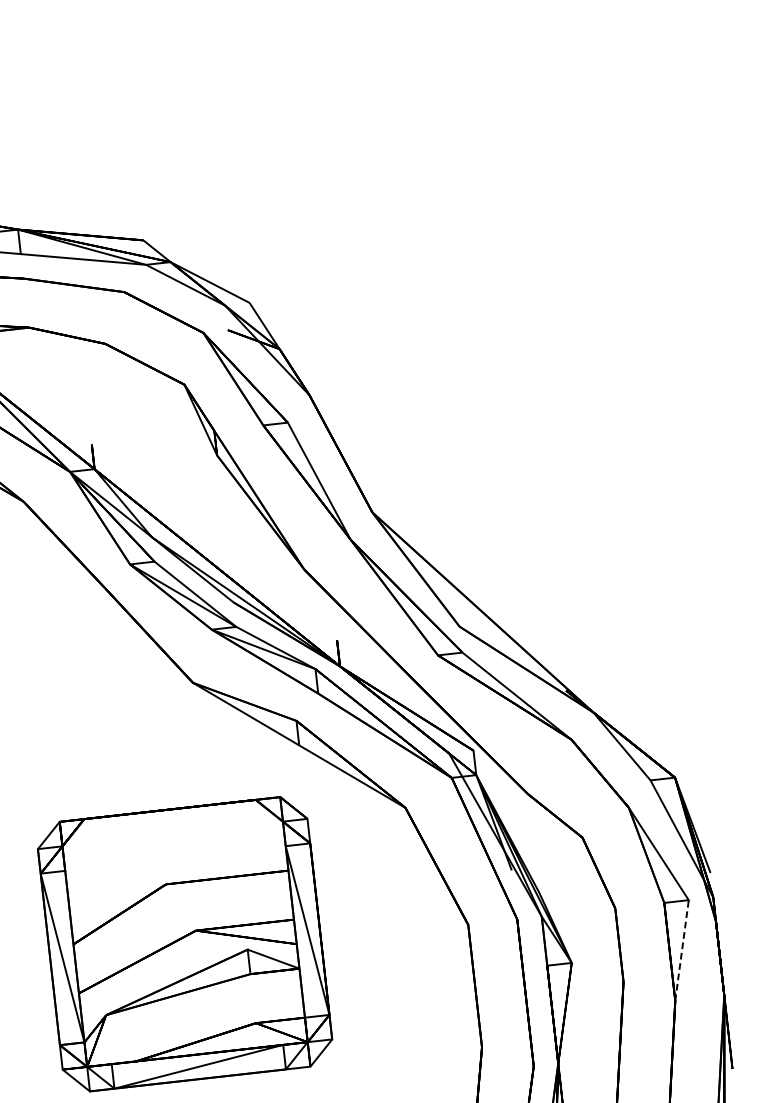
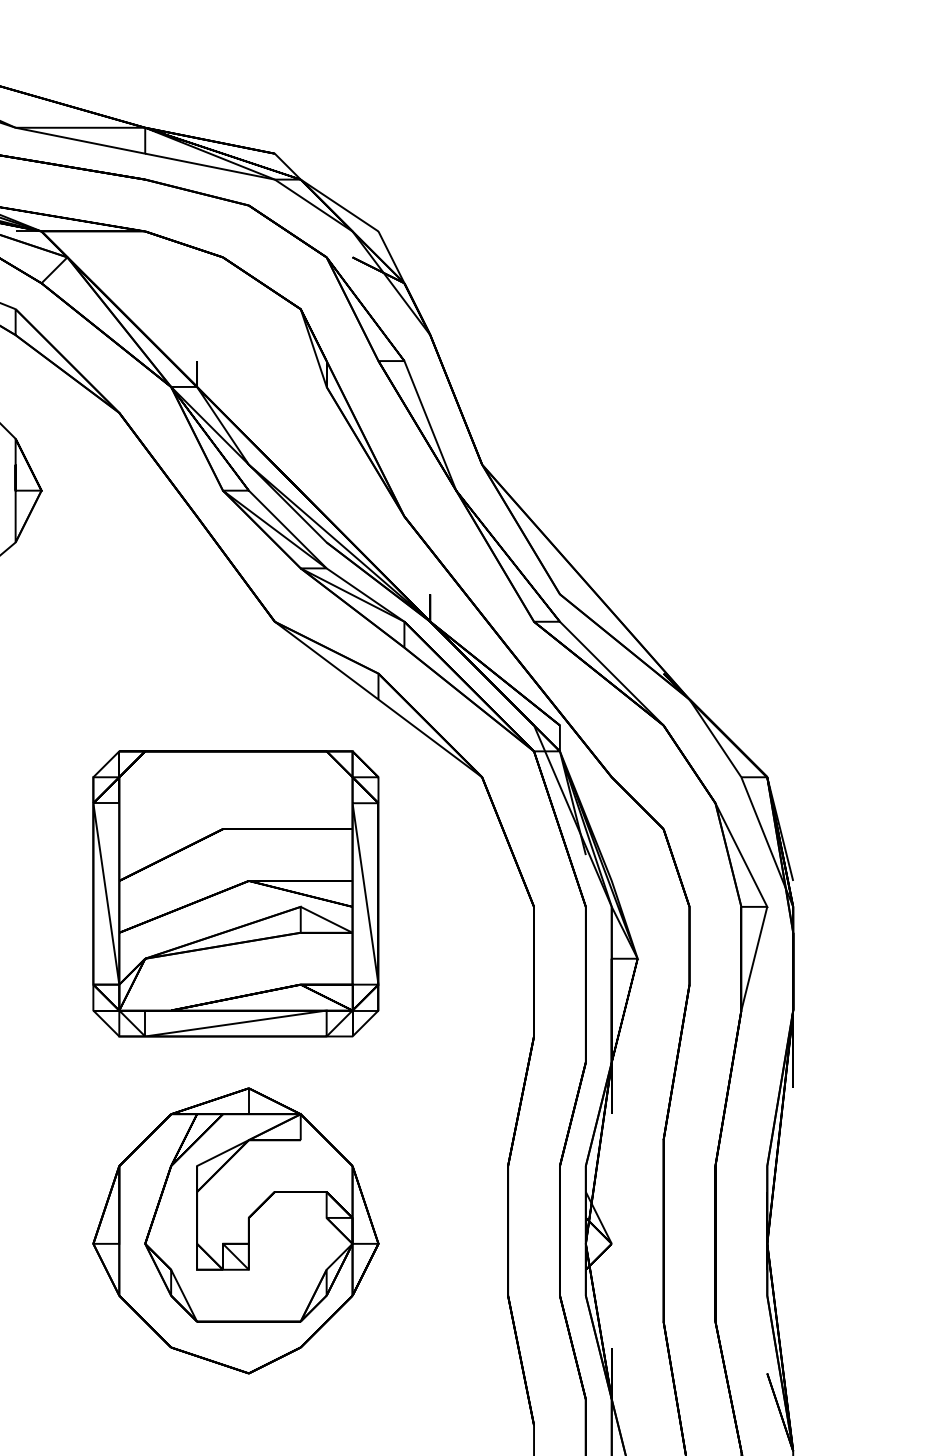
line: (682, 950) -> (754, 958), dashed -> solid

